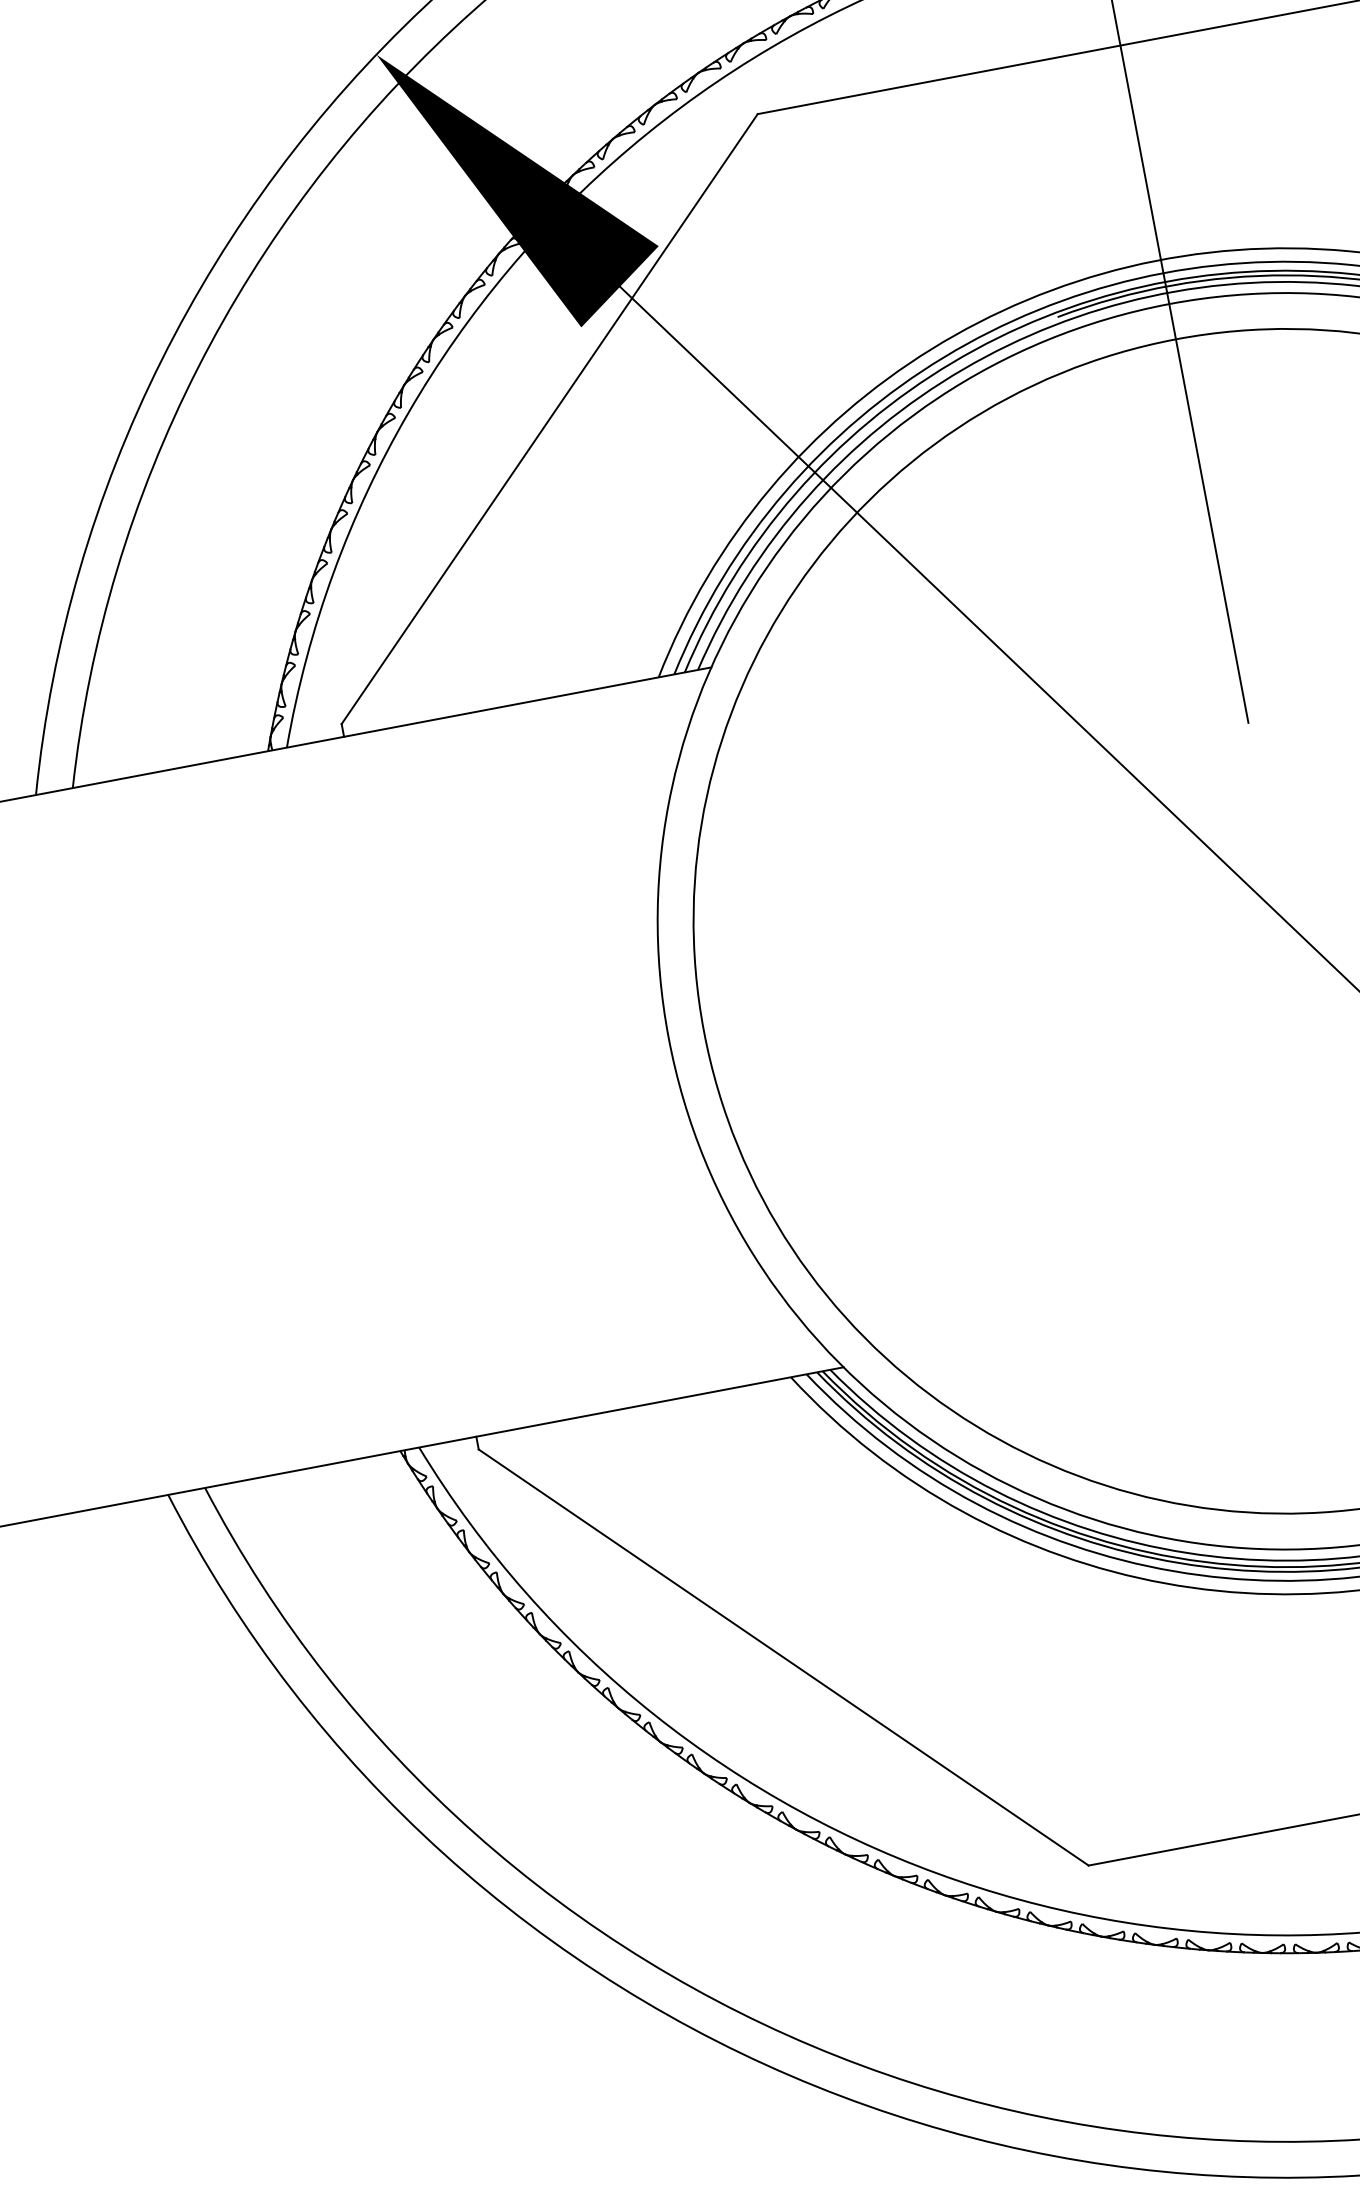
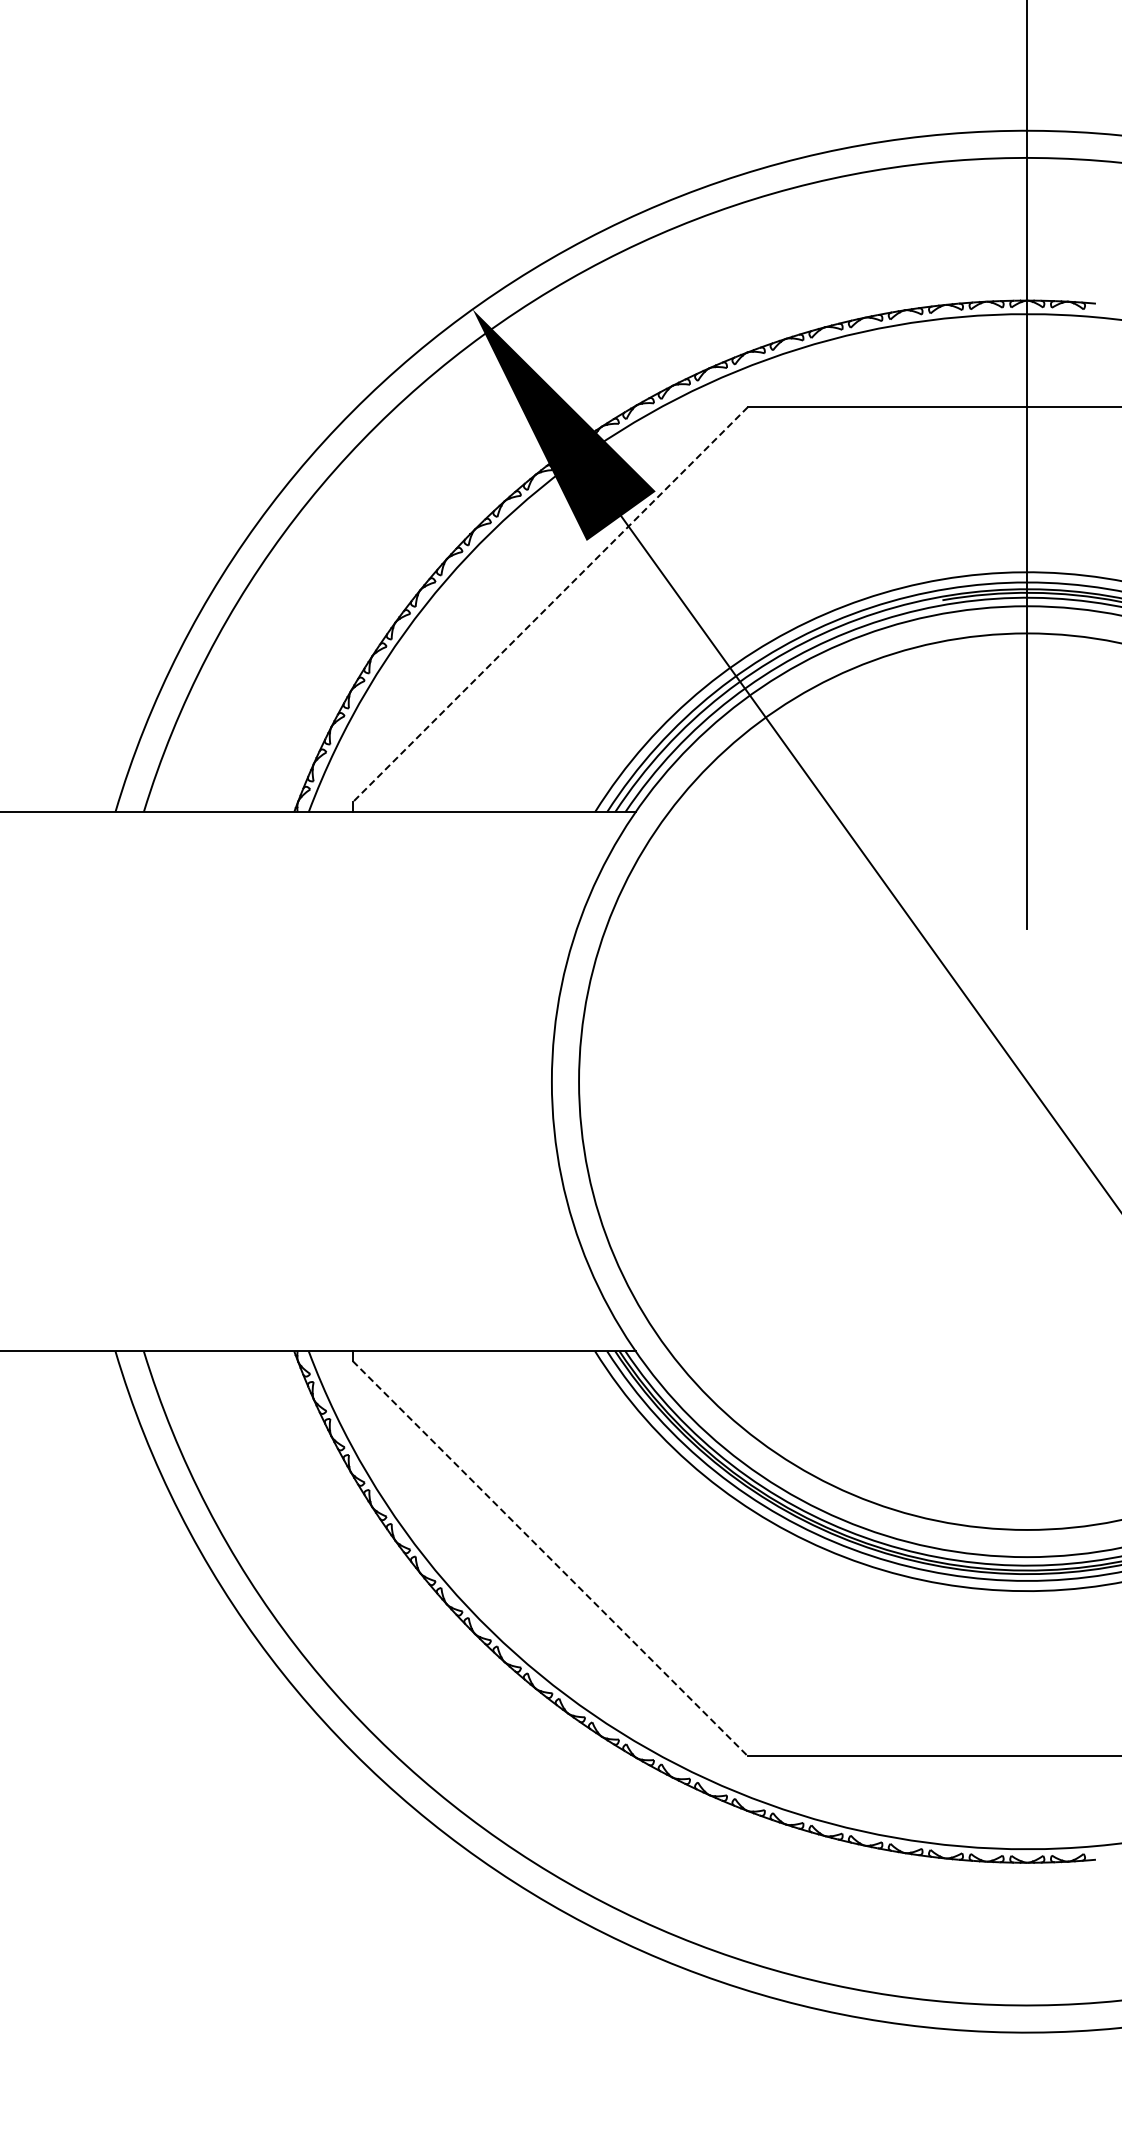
line: (548, 420) -> (549, 605), solid -> dashed
line: (784, 1658) -> (550, 1559), solid -> dashed

